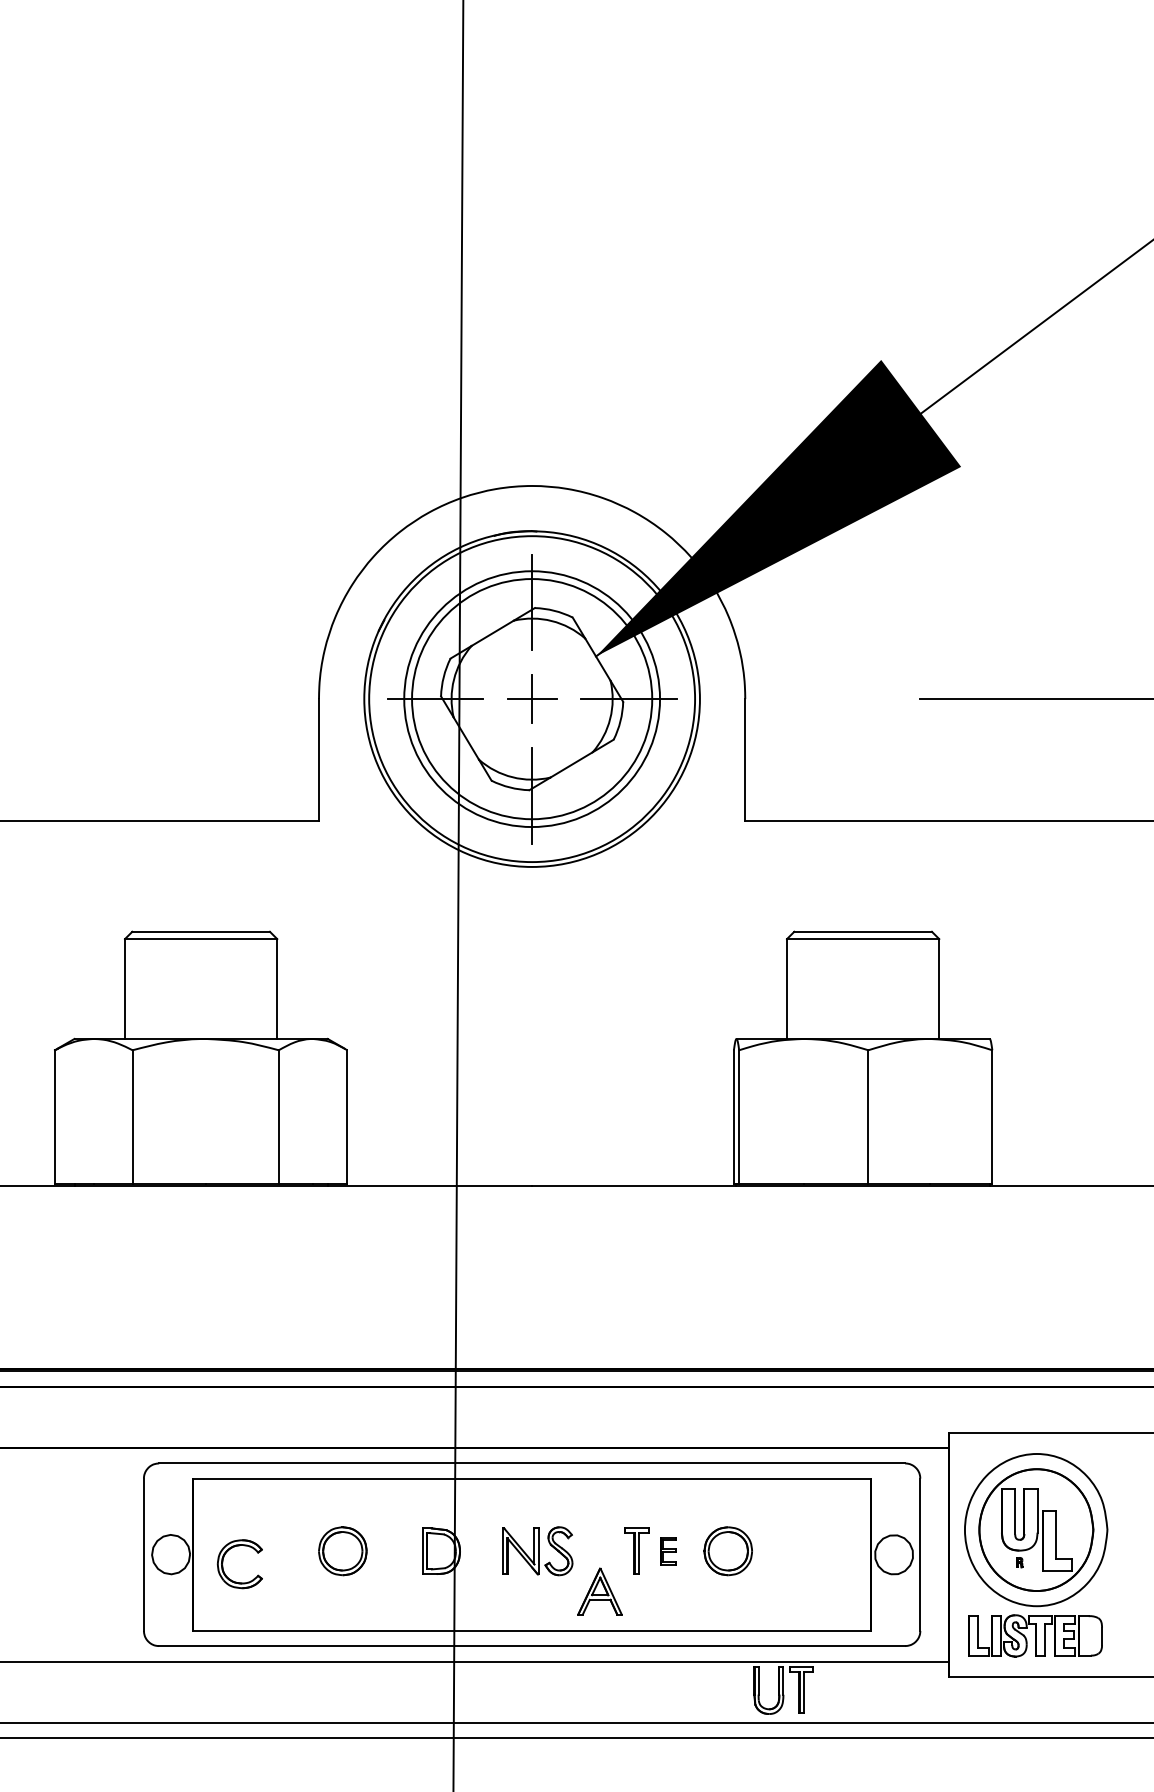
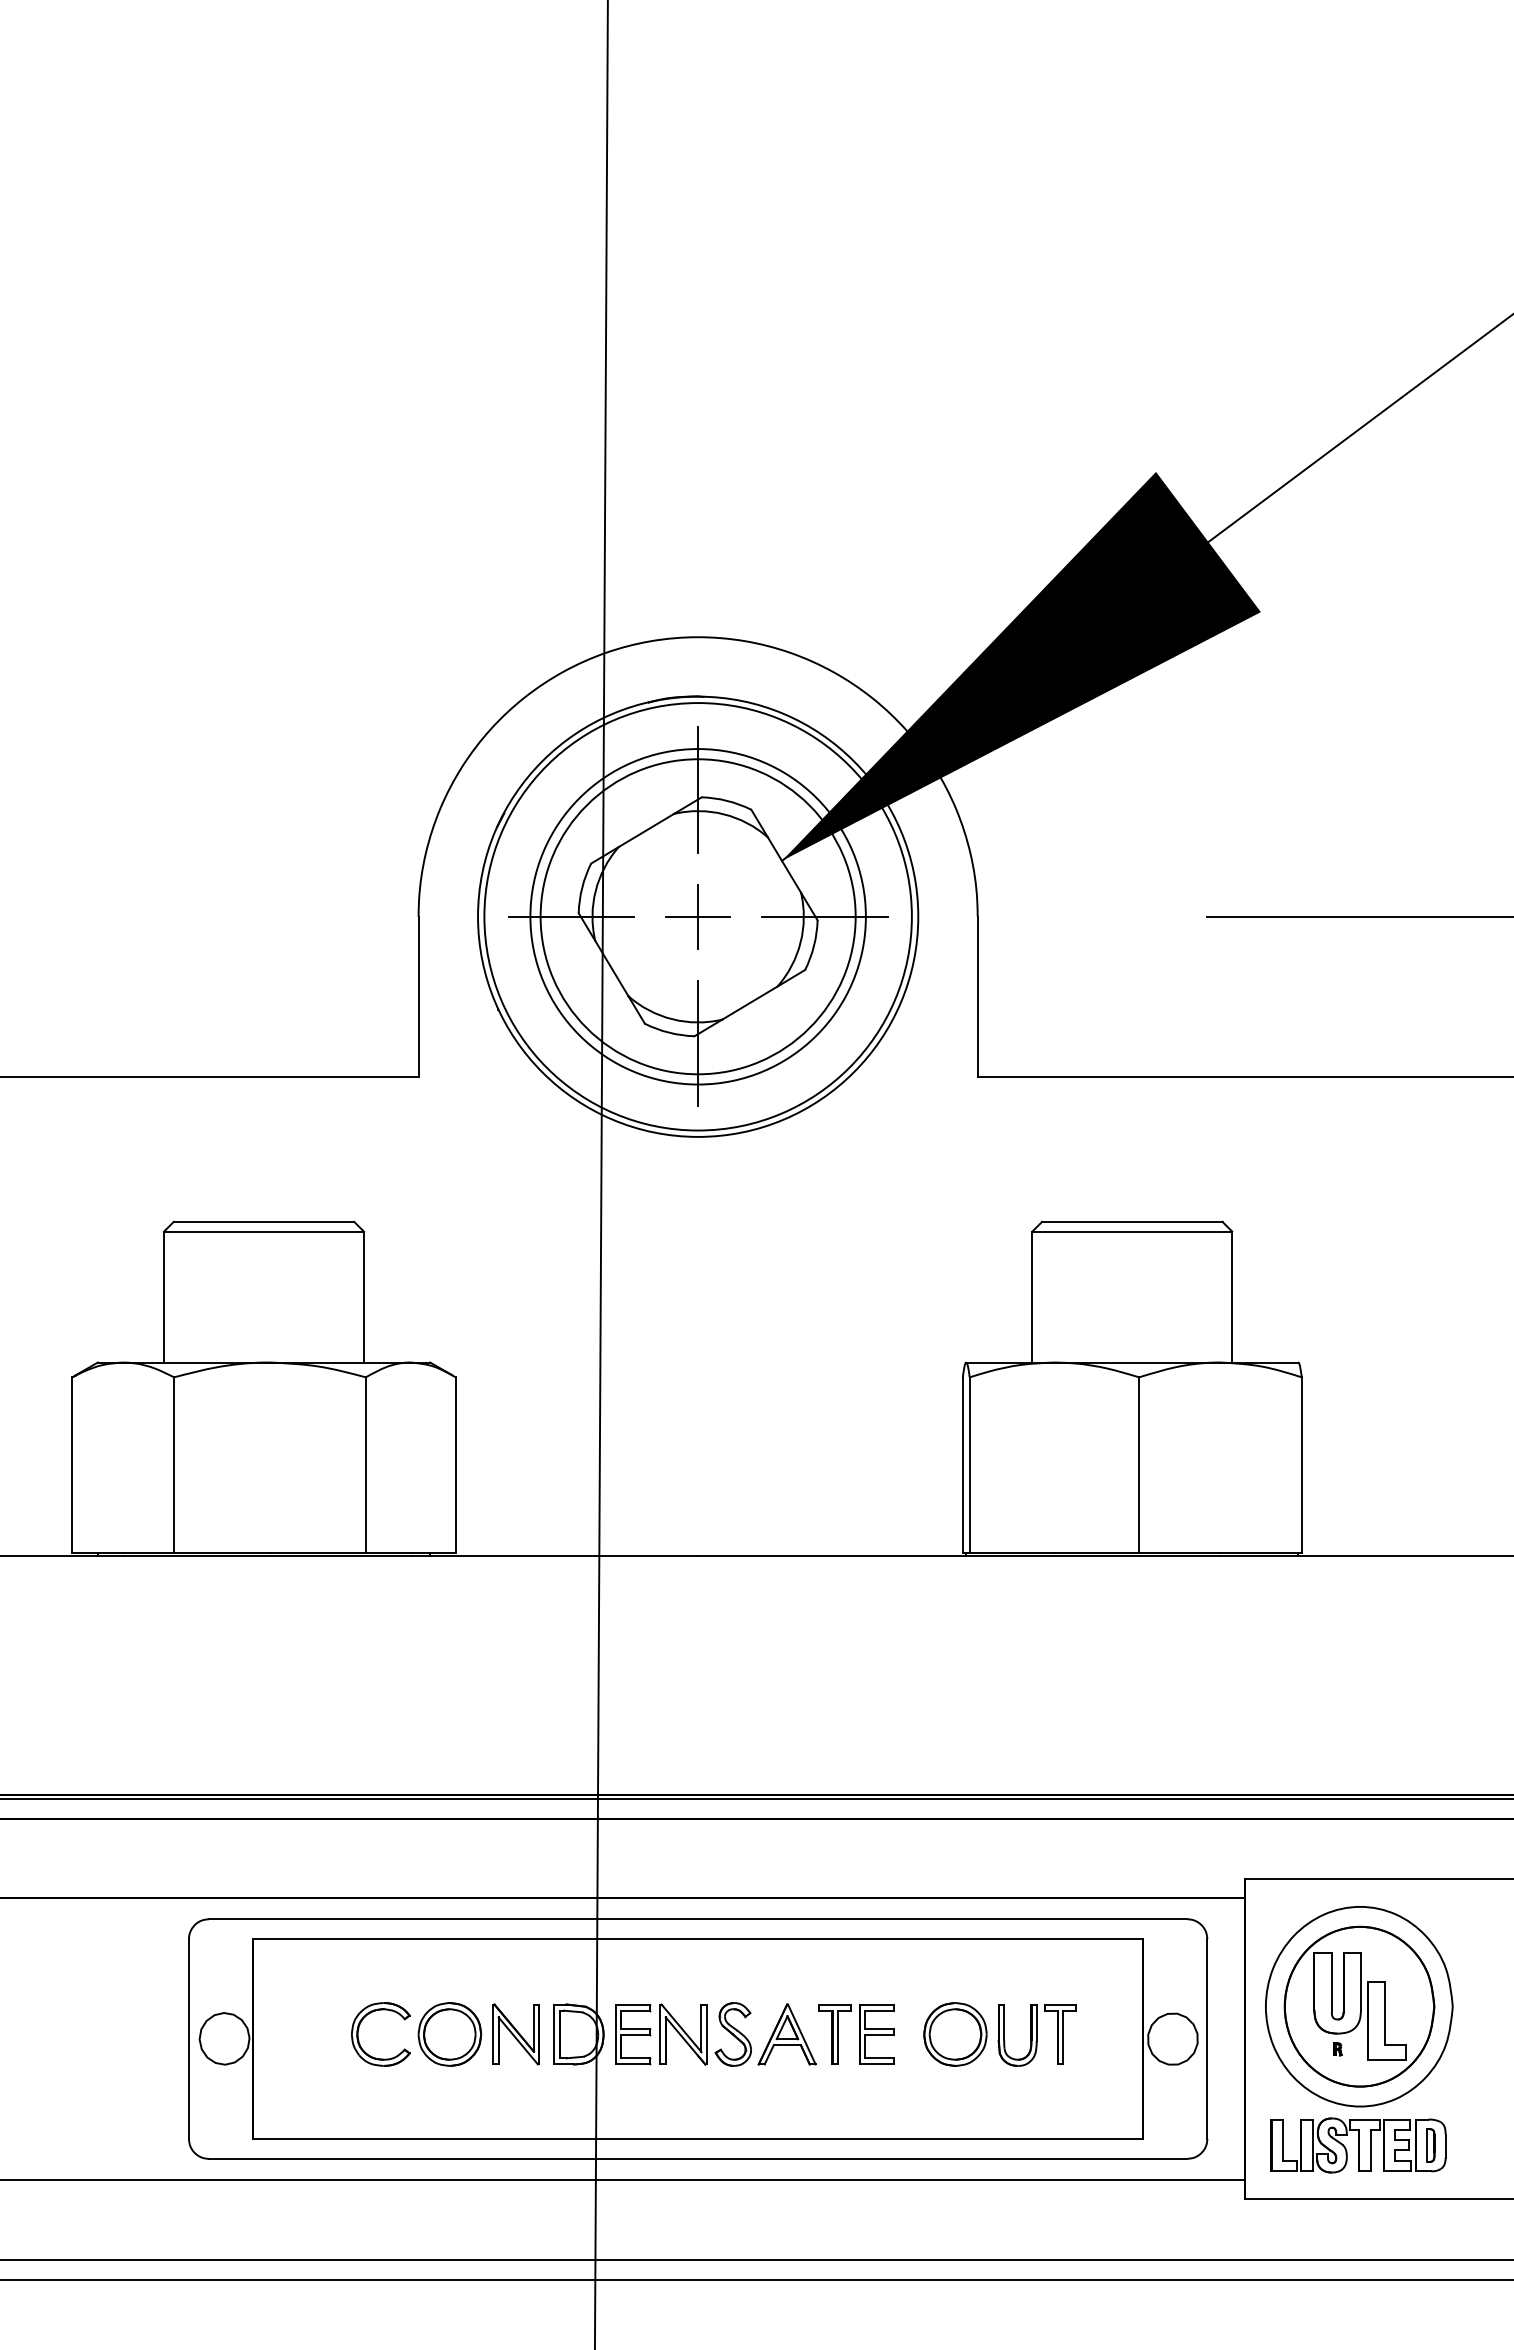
part: (392, 1551) -> (515, 2034), added
part: (482, 1551) -> (633, 2034), added
part: (668, 1551) -> (876, 2034), size x1.67
part: (223, 1559) -> (359, 2028), moved
part: (599, 1591) -> (786, 2034), moved
part: (1090, 1635) -> (1430, 2145), added
part: (783, 1690) -> (1036, 2035), moved

